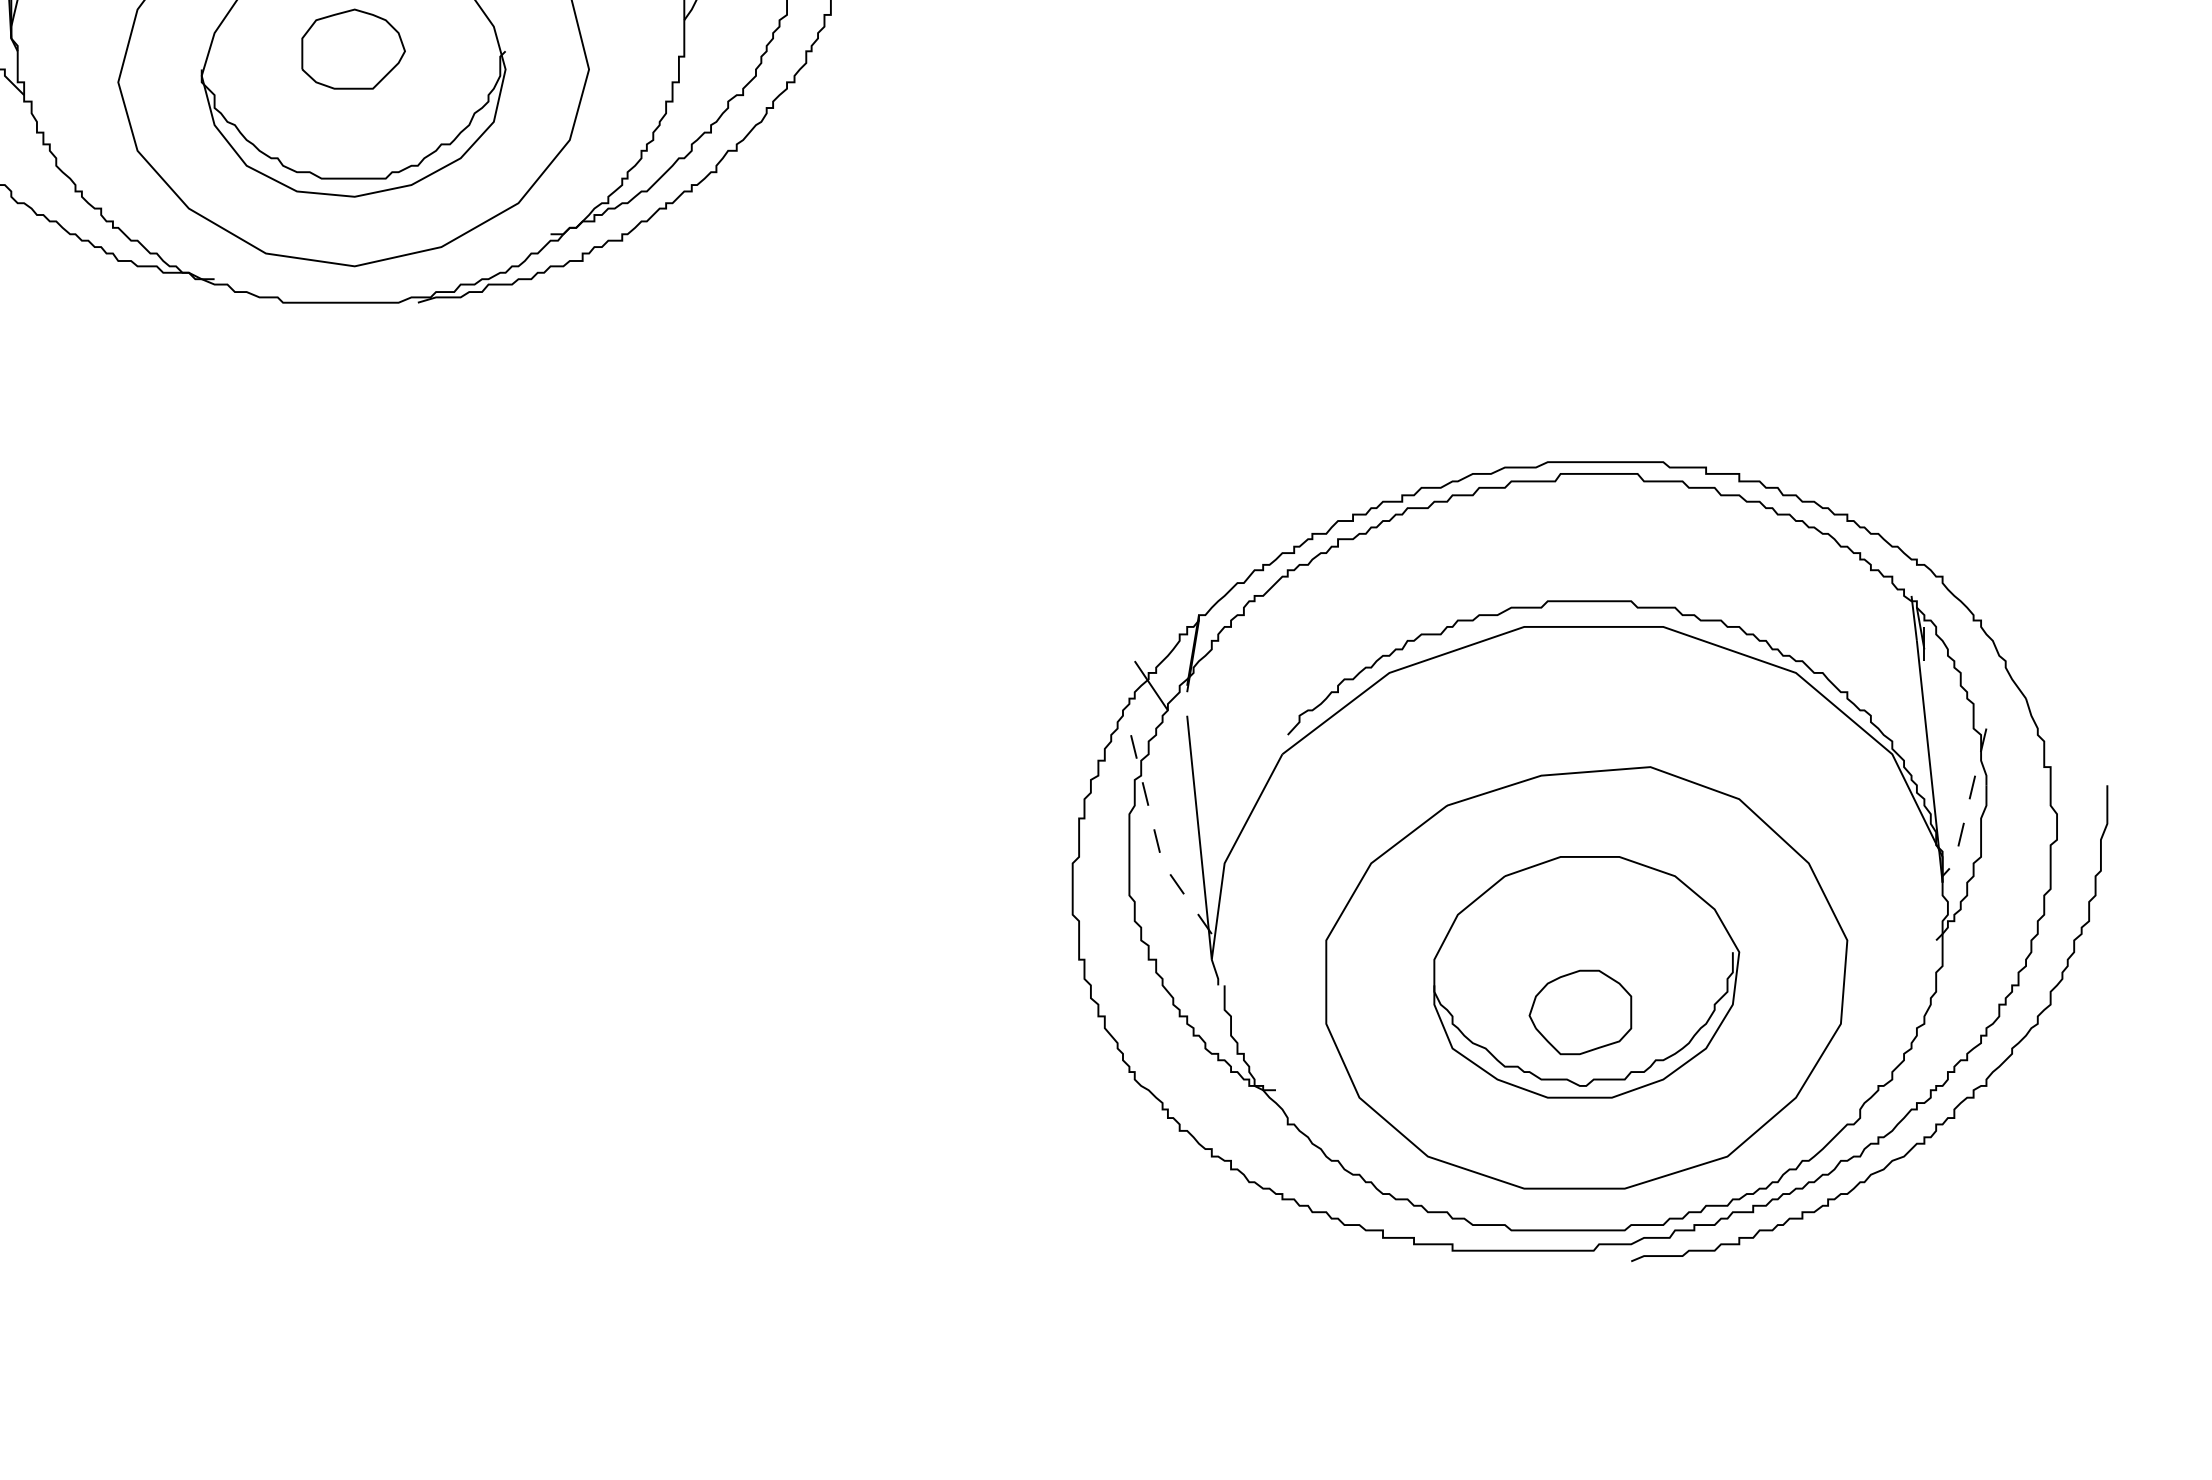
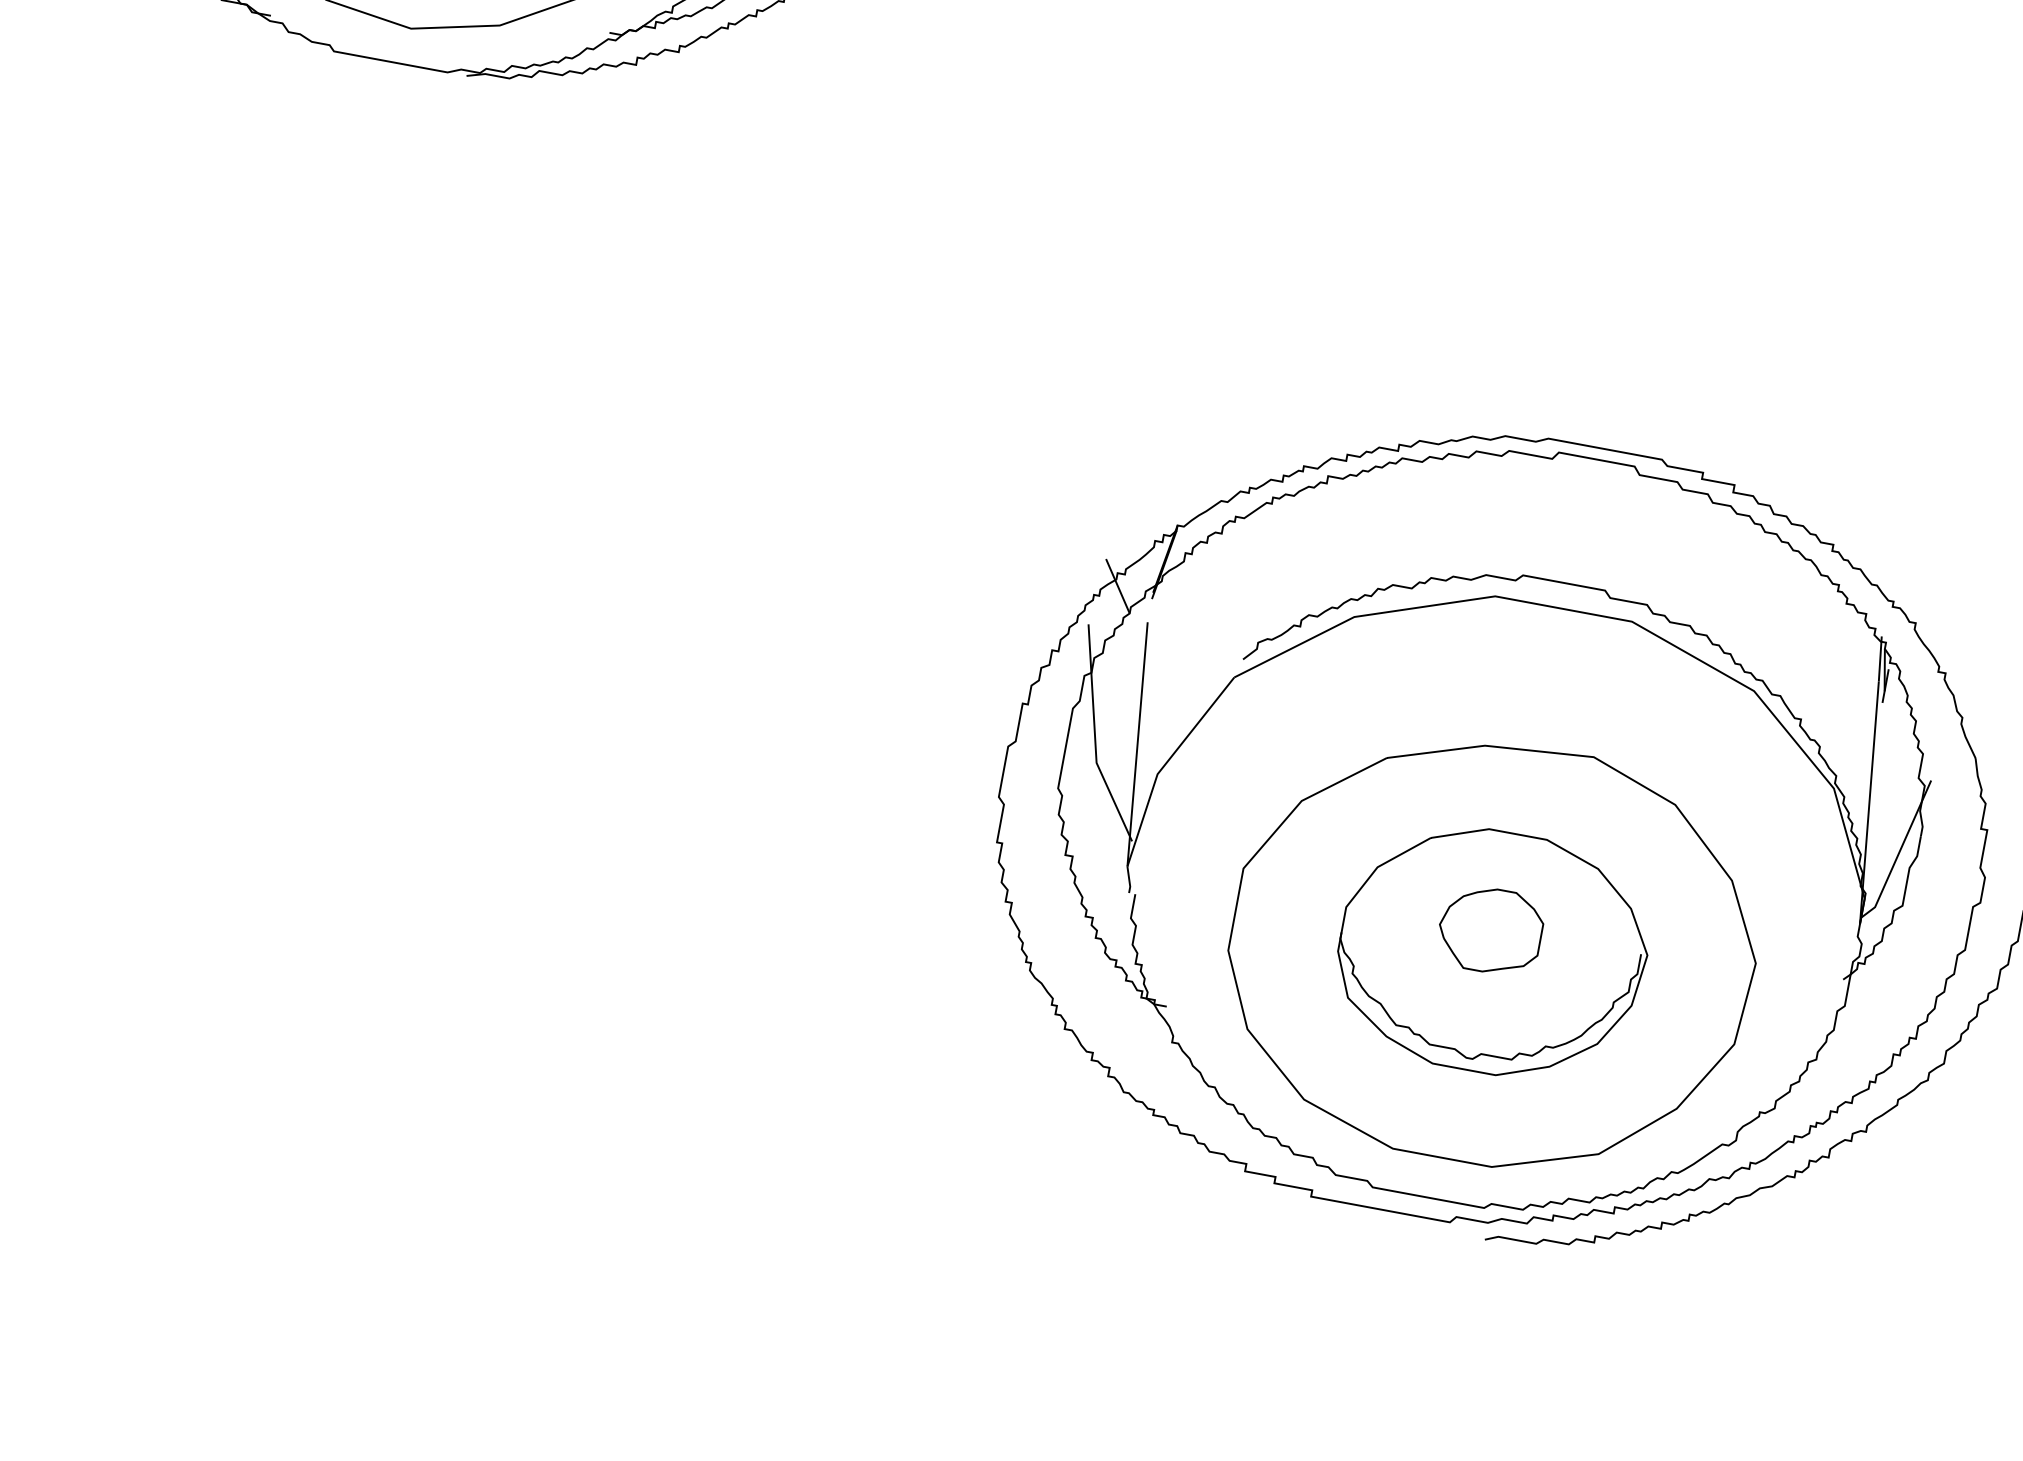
line: (1968, 805) -> (1899, 852), dashed -> solid
line: (1156, 838) -> (1095, 737), dashed -> solid
part: (1580, 1012) -> (1490, 930), moved

